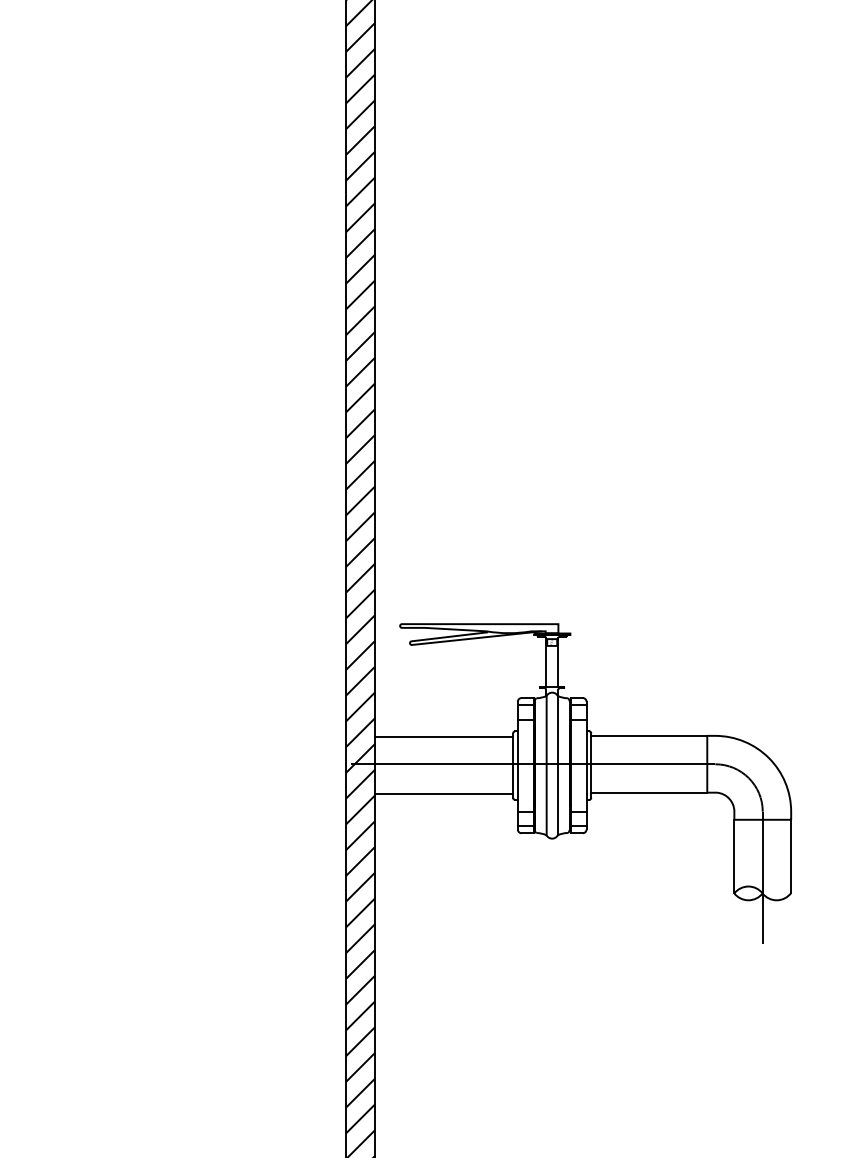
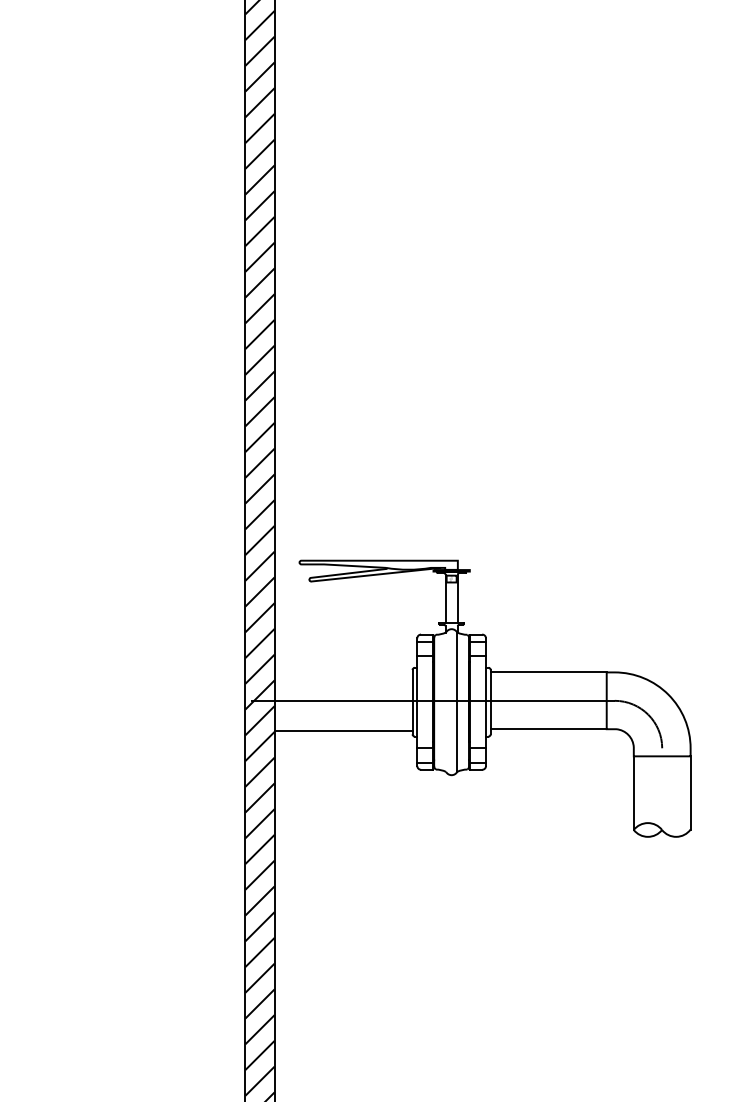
line: (444, 737) -> (343, 674), removed
line: (546, 765) -> (445, 702), removed
line: (762, 877) -> (661, 814), removed

